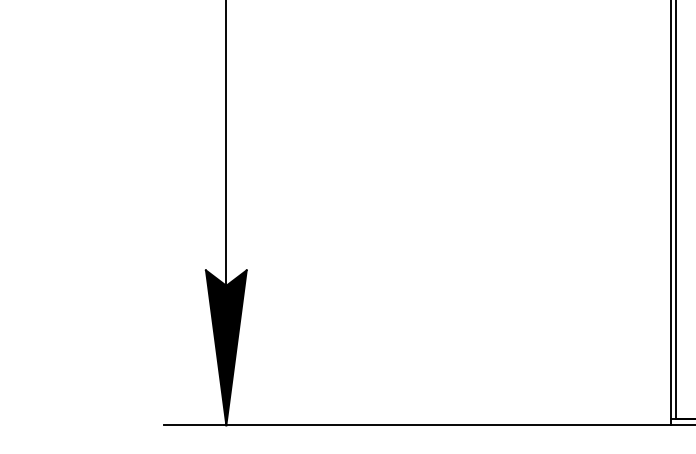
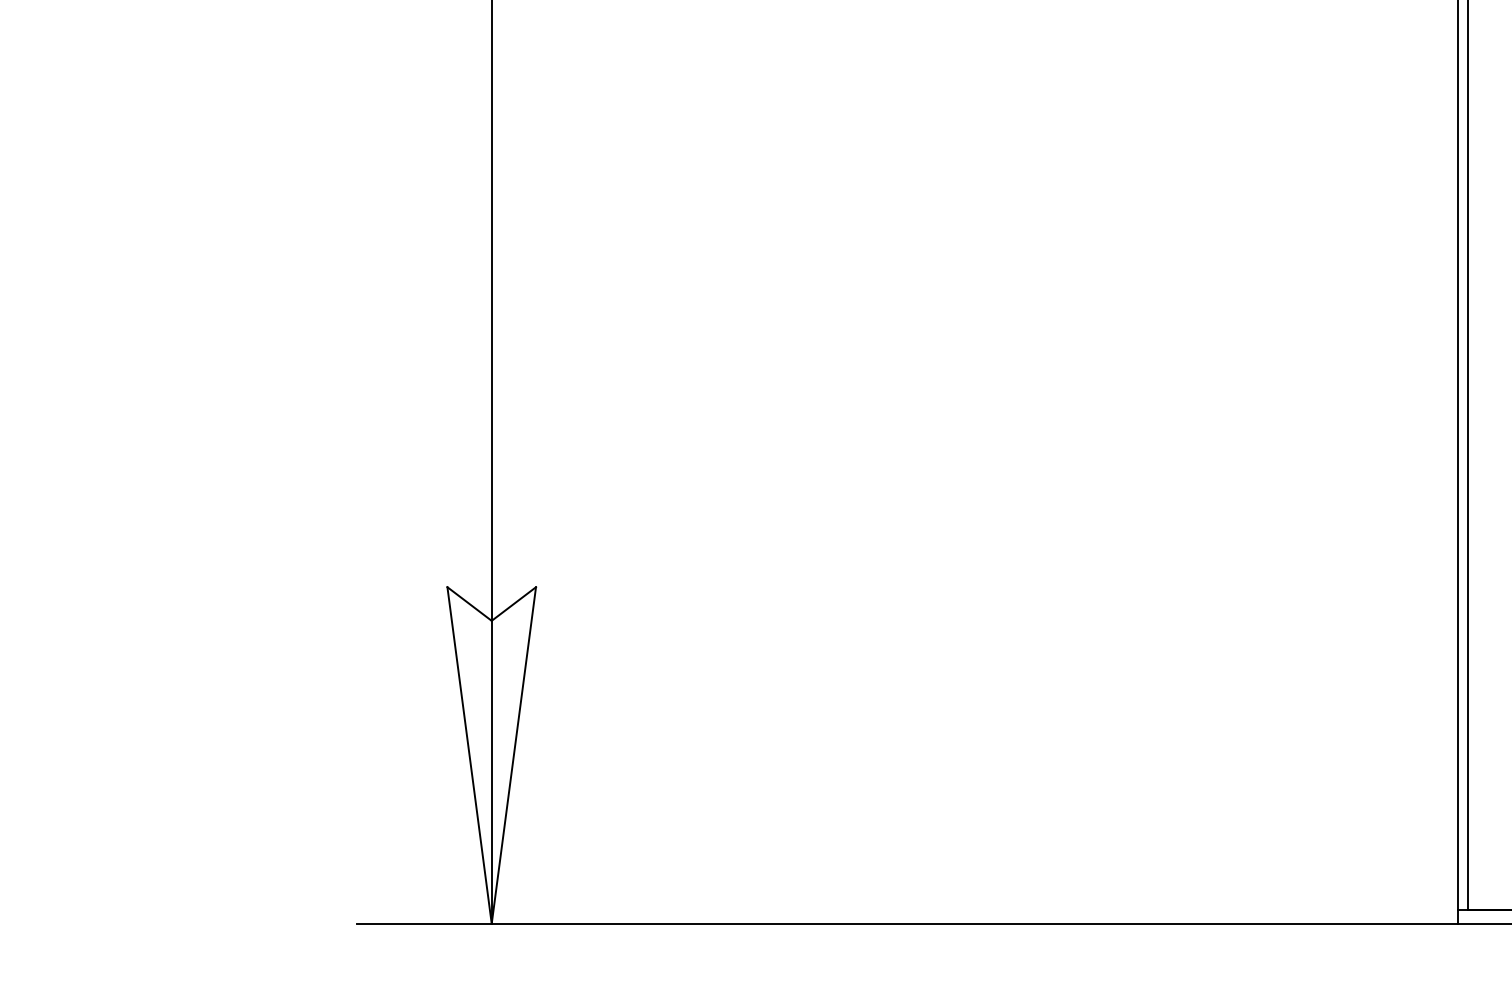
fill: (225, 347) -> (489, 754), removed

